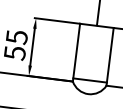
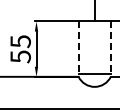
line: (76, 53) -> (78, 49), solid -> dashed
line: (109, 57) -> (110, 49), solid -> dashed

